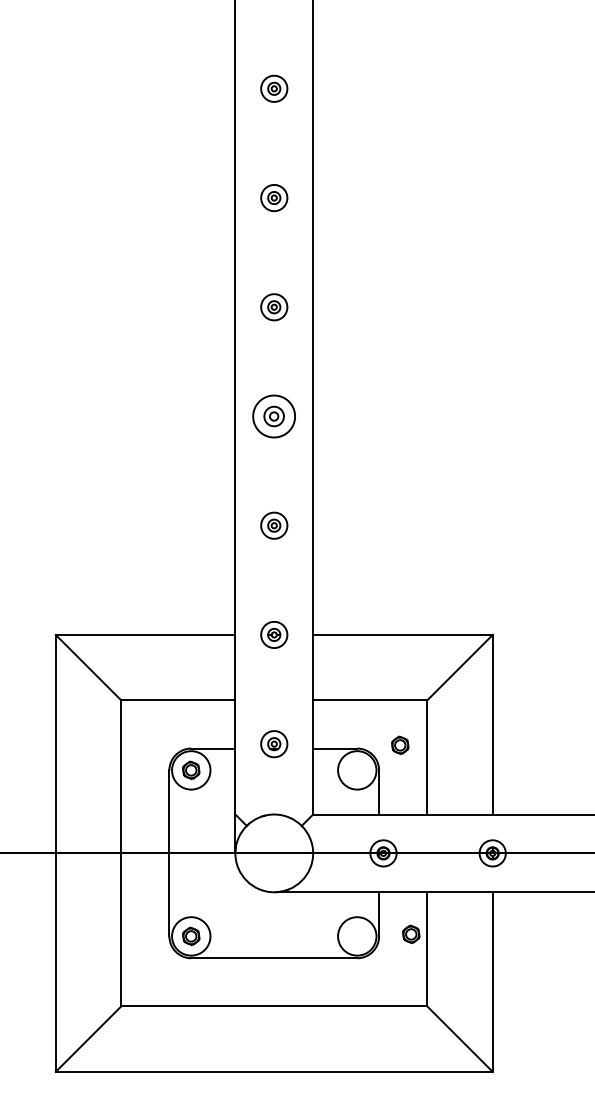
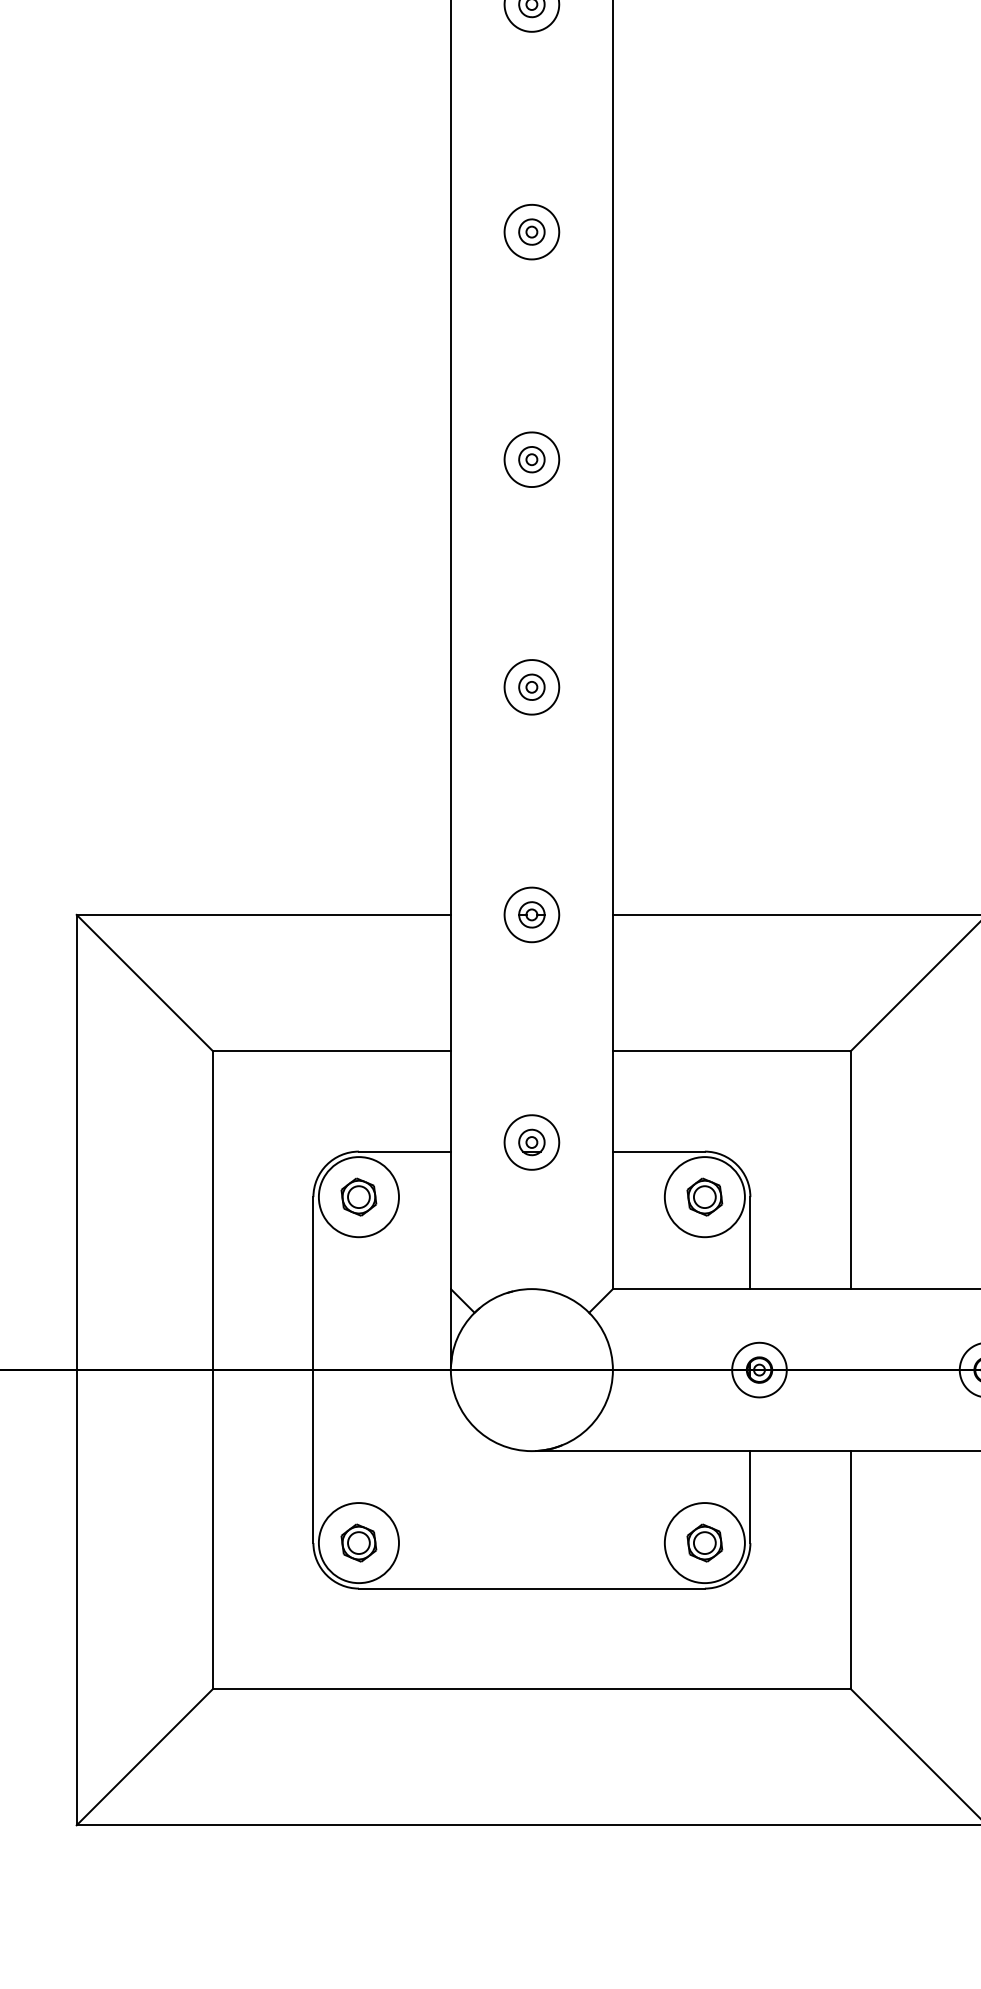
part: (274, 416) -> (532, 459), size x0.62
part: (400, 744) -> (705, 1195), moved
part: (411, 933) -> (705, 1541), moved

